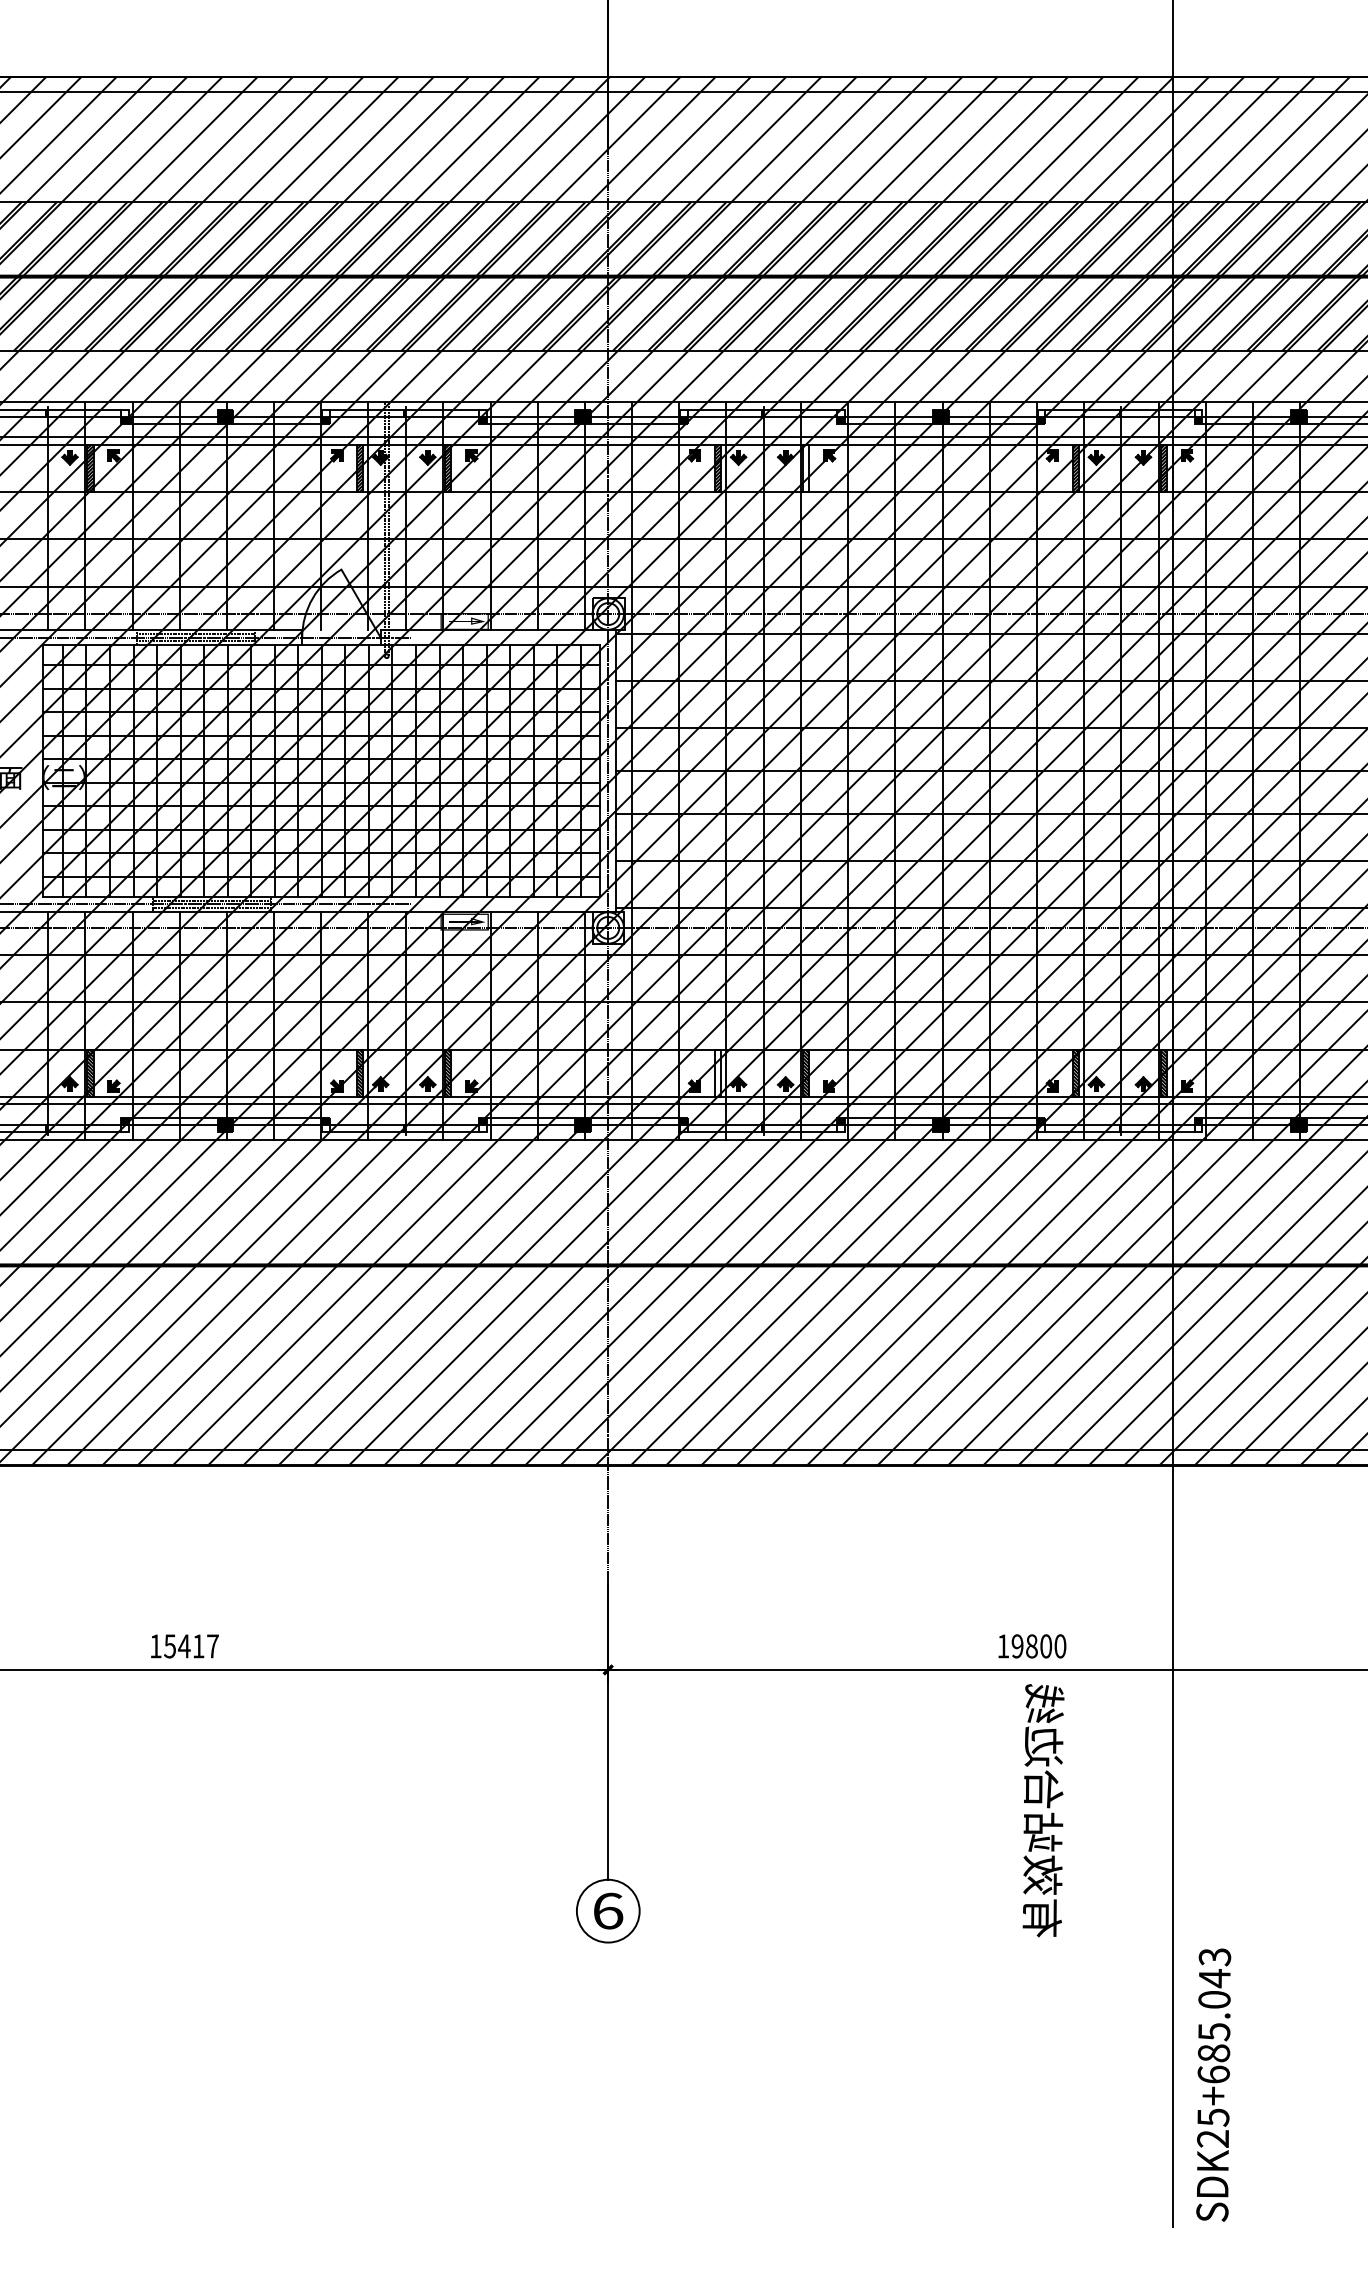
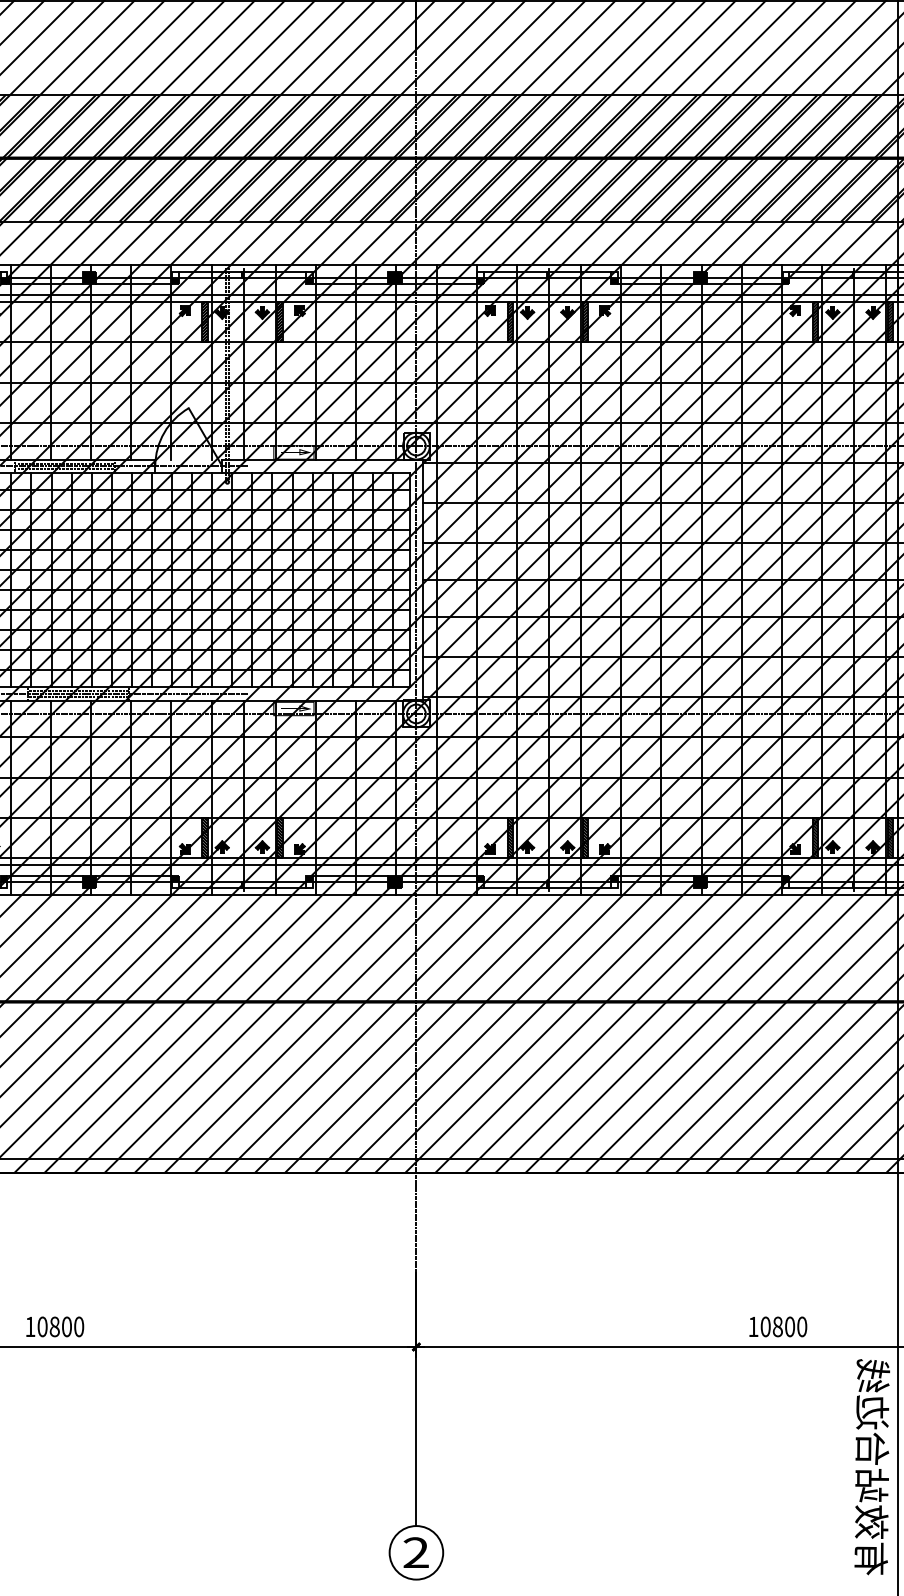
hatch: (805, 468) -> (584, 321), added
hatch: (718, 1072) -> (510, 837), added
text: (191, 1646) -> (60, 1327), 15417 -> 10800
text: (1017, 1646) -> (765, 1327), 19800 -> 10800
text: (1043, 1810) -> (872, 1466), moved
text: (608, 1910) -> (416, 1552), 6 -> 2

